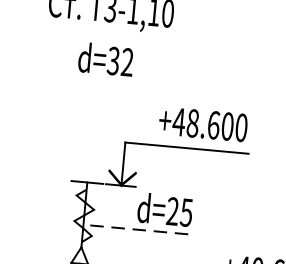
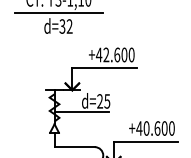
line: (108, 33) -> (58, 12), added
text: (193, 122) -> (106, 54), +48.600 -> +42.600
line: (135, 229) -> (81, 112), dashed -> solid

